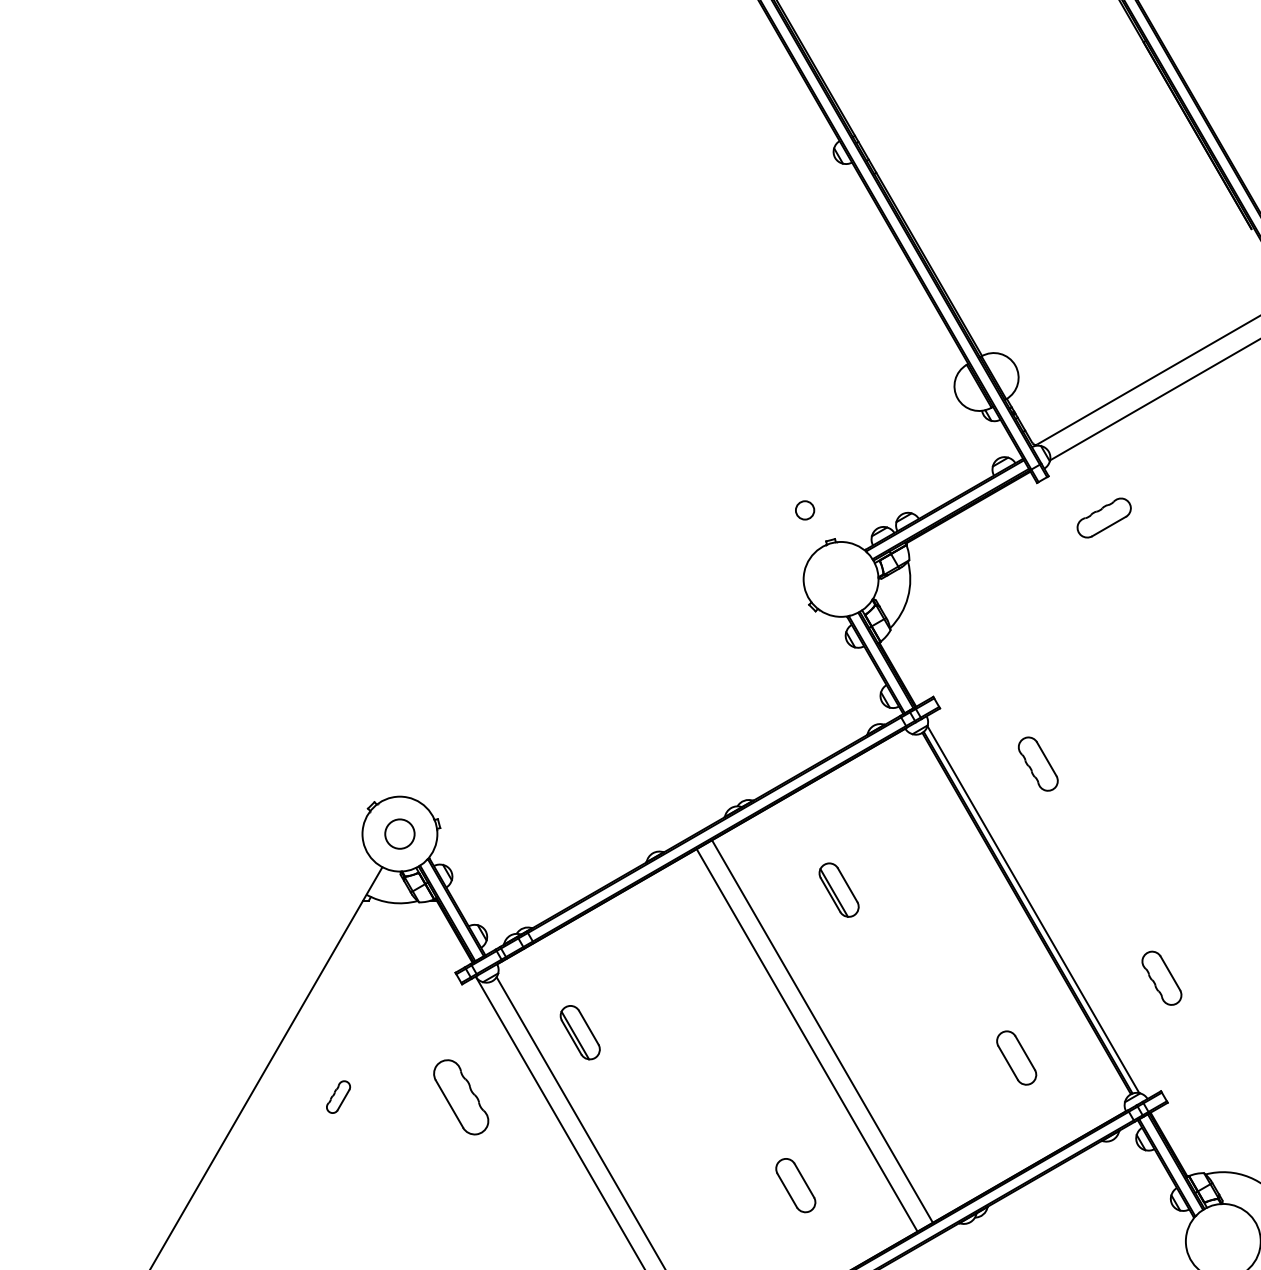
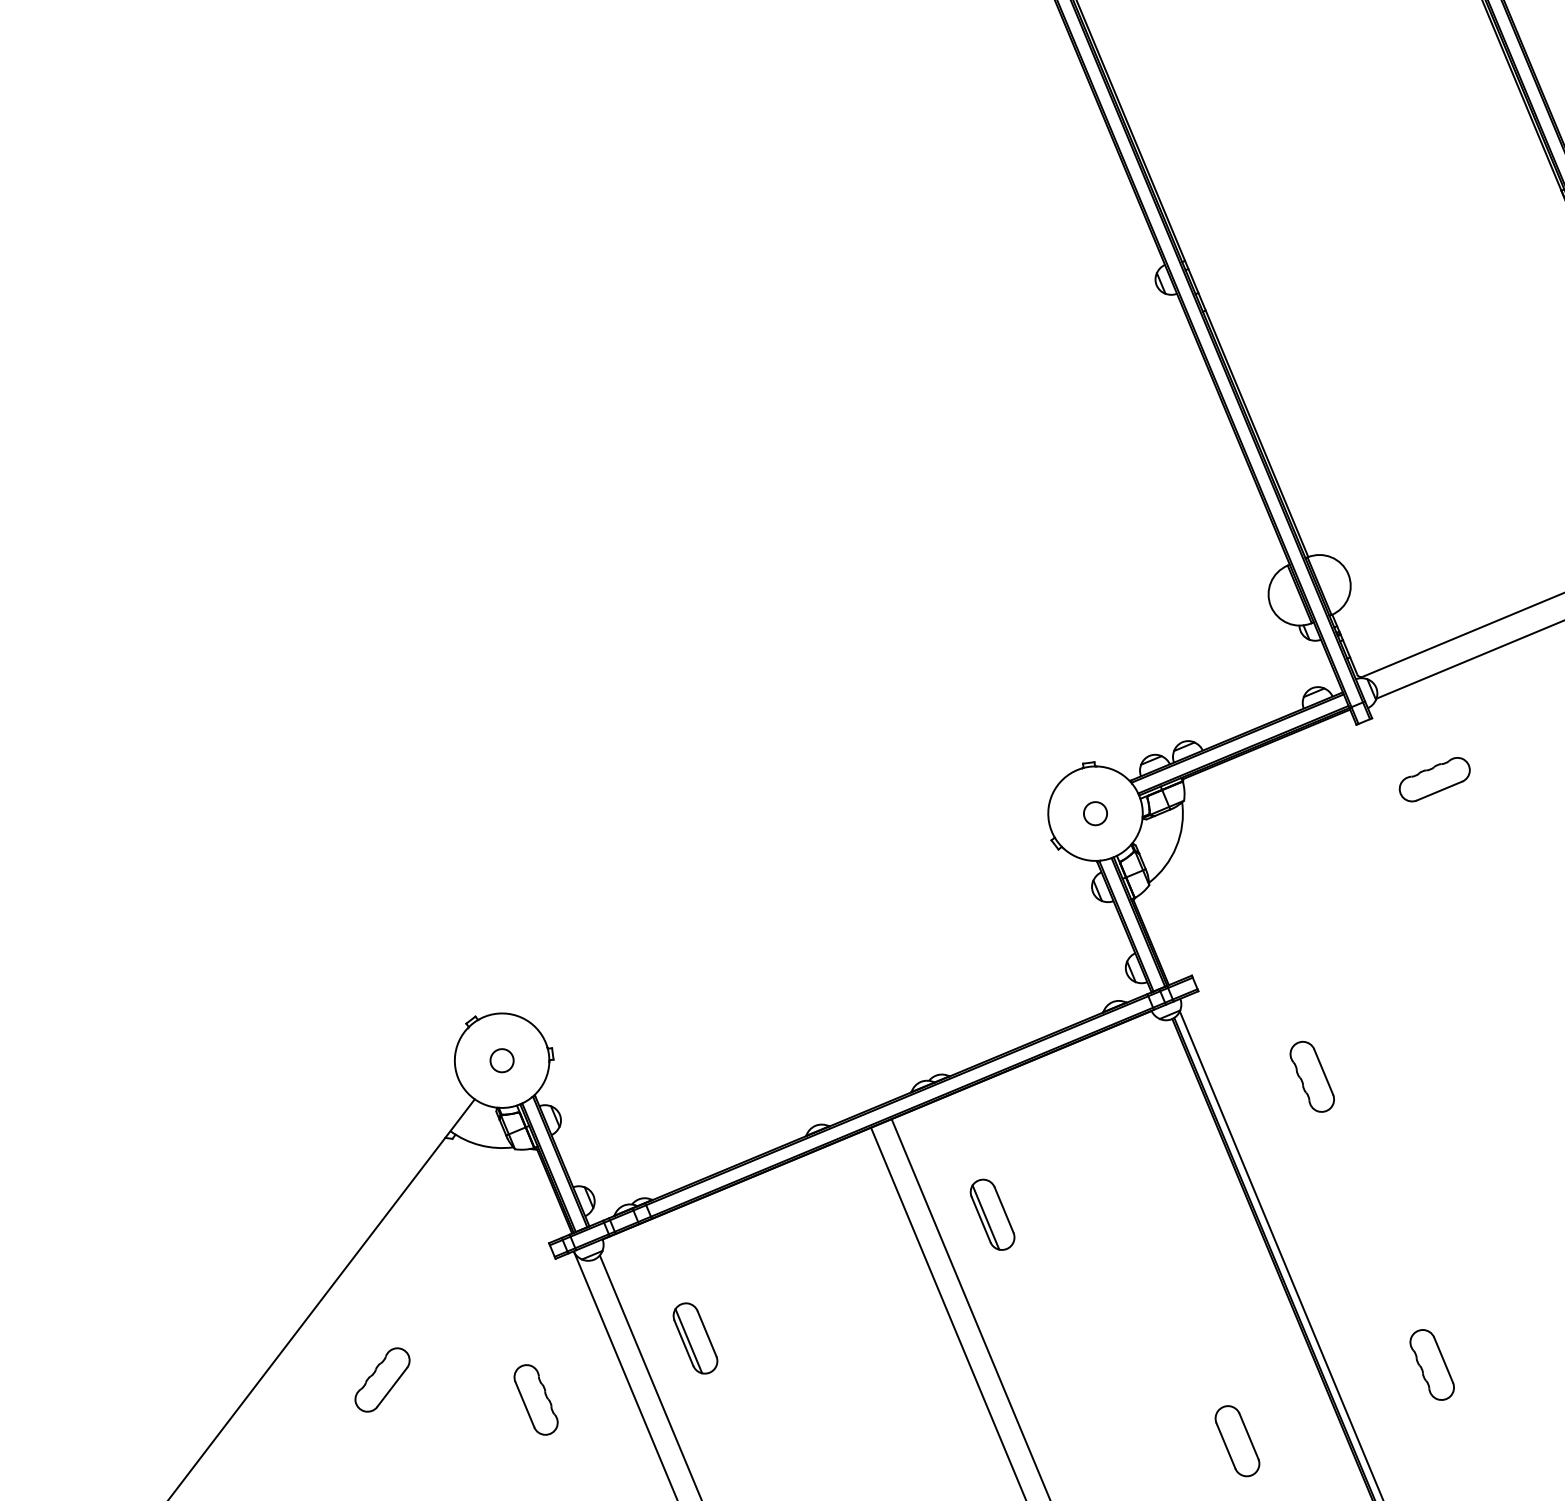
circle: (805, 510) -> (1096, 813), moved
circle: (399, 833) -> (501, 1059), size x0.62
part: (838, 889) -> (991, 1213), moved
part: (338, 1096) -> (382, 1379), size x1.67
part: (461, 1096) -> (536, 1399), size x0.71

